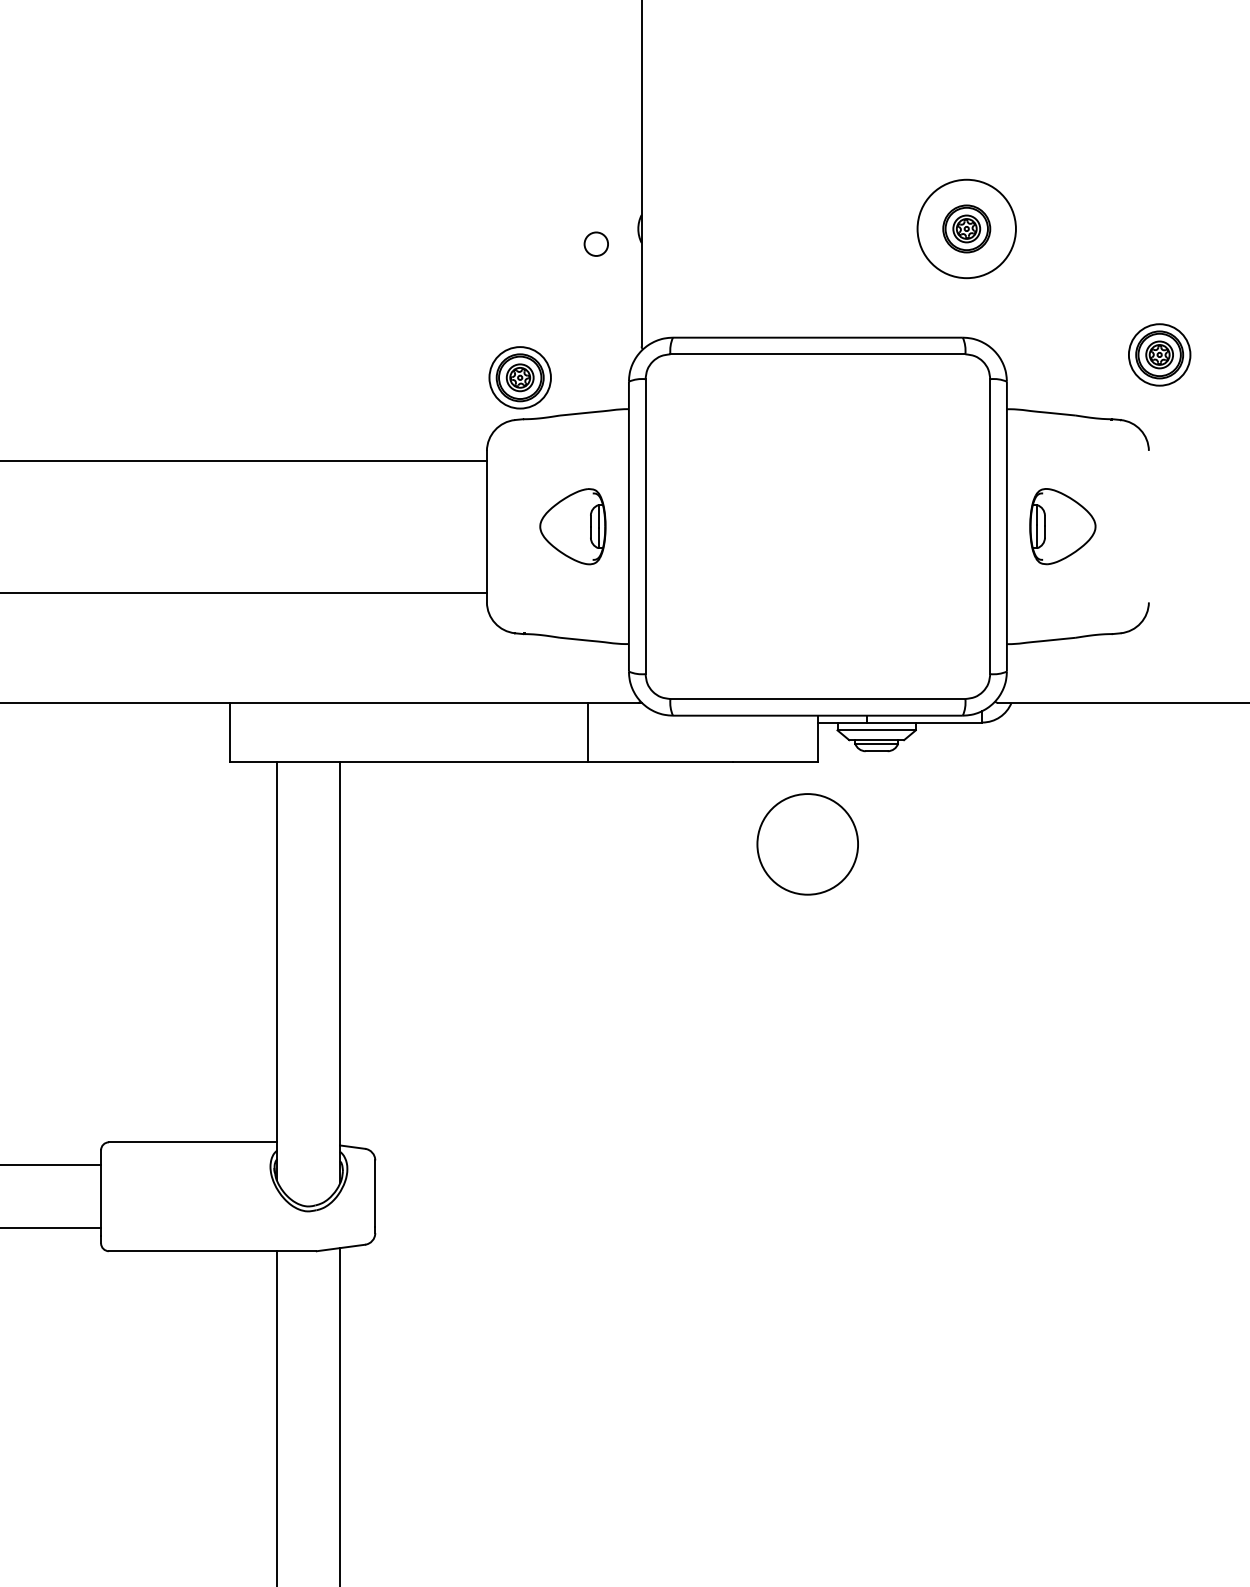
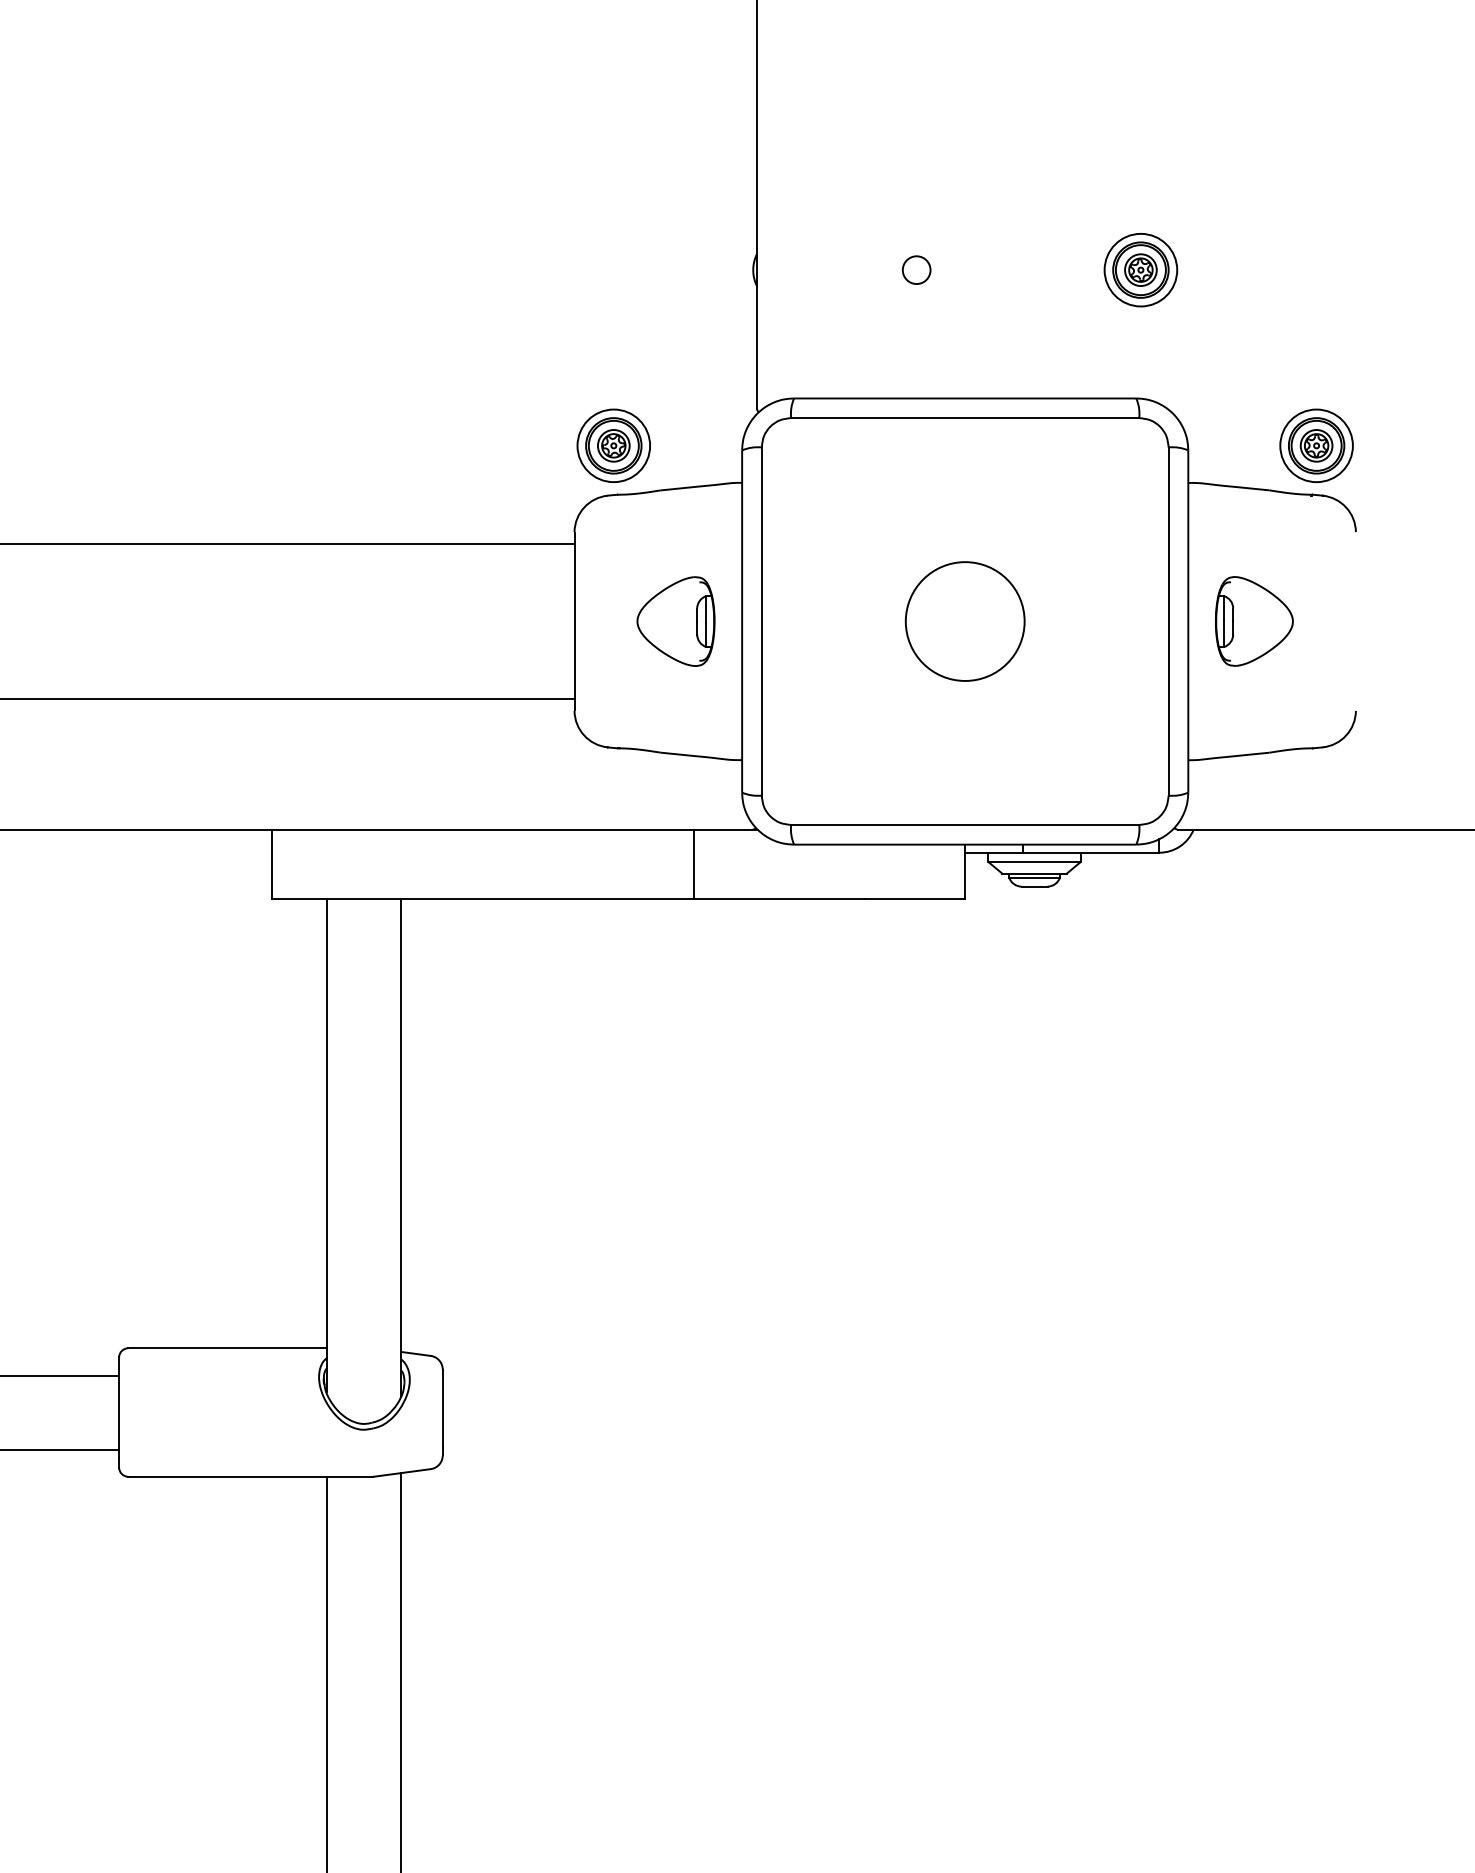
circle: (966, 228) -> (1140, 269), size x0.62
circle: (596, 243) -> (916, 269), moved
part: (1159, 354) -> (1316, 445), moved
circle: (807, 844) -> (964, 621), moved

